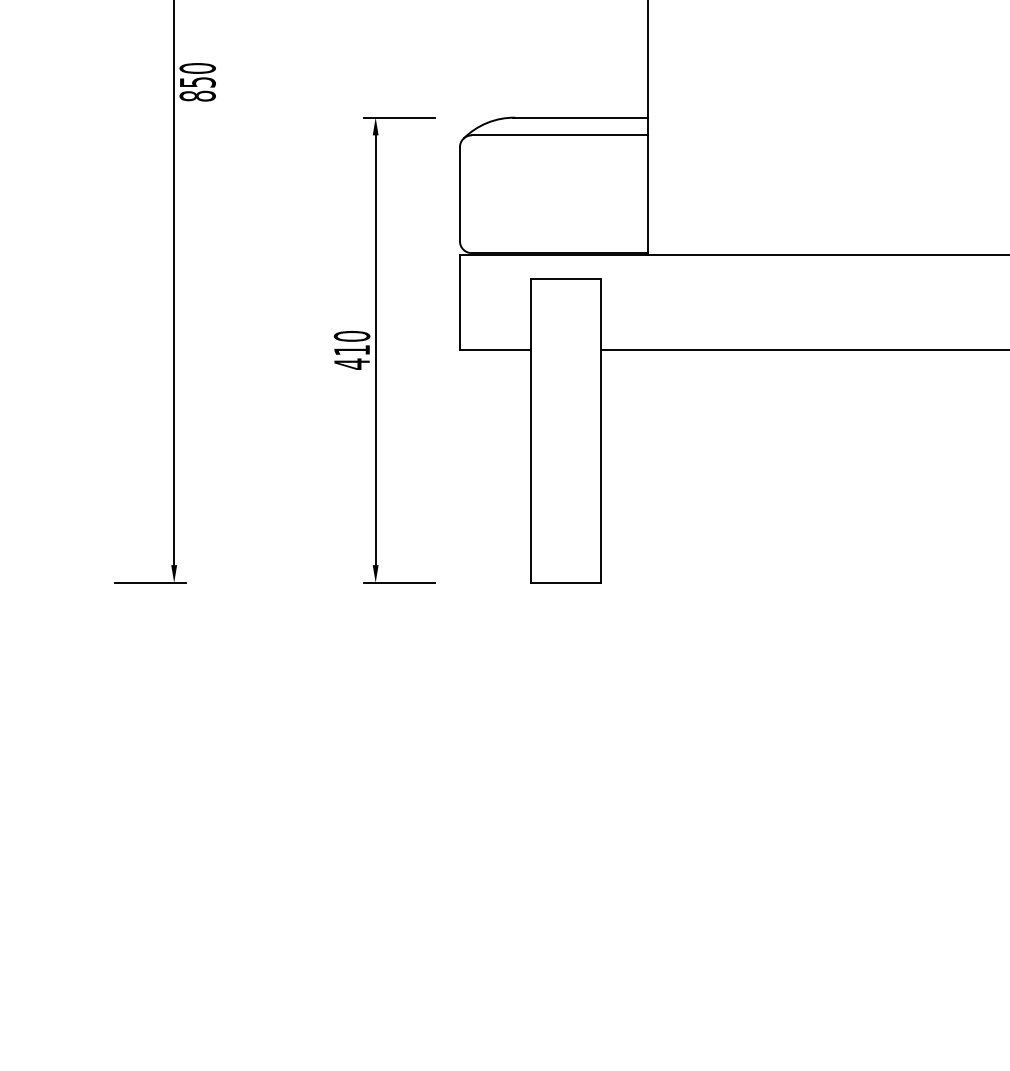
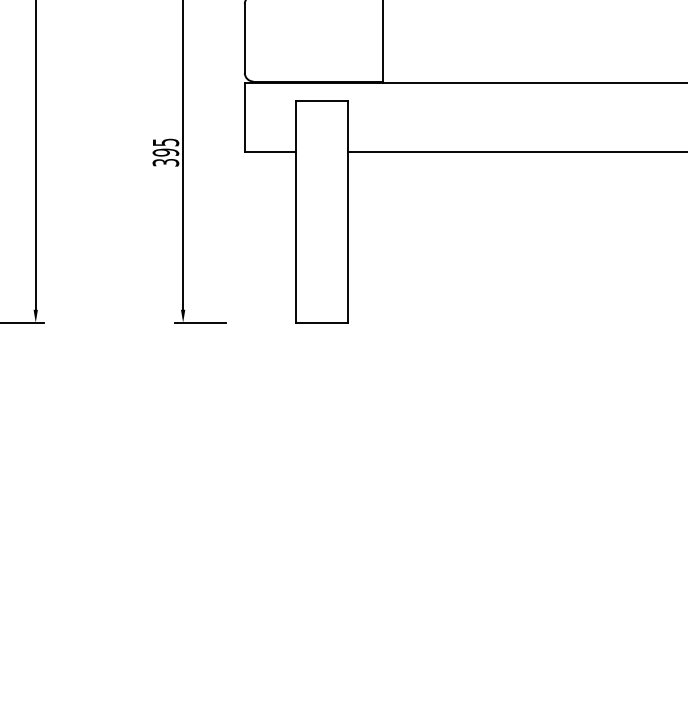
text: (351, 350) -> (165, 152), 410 -> 395

